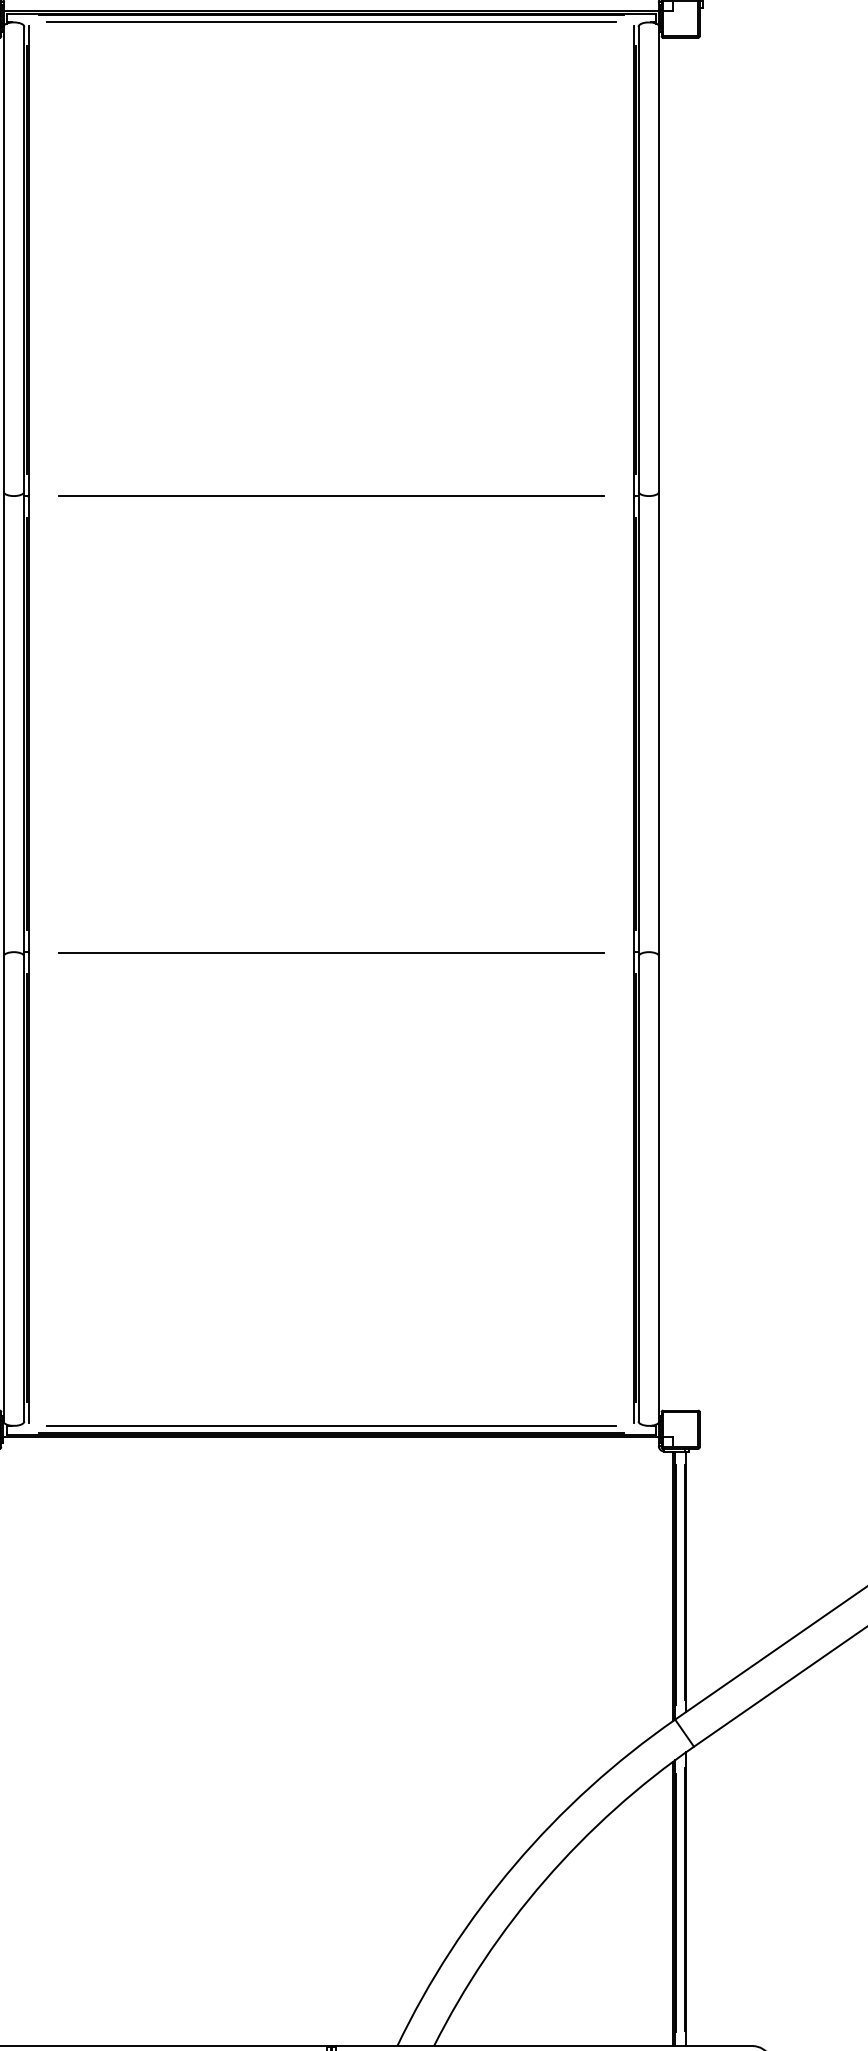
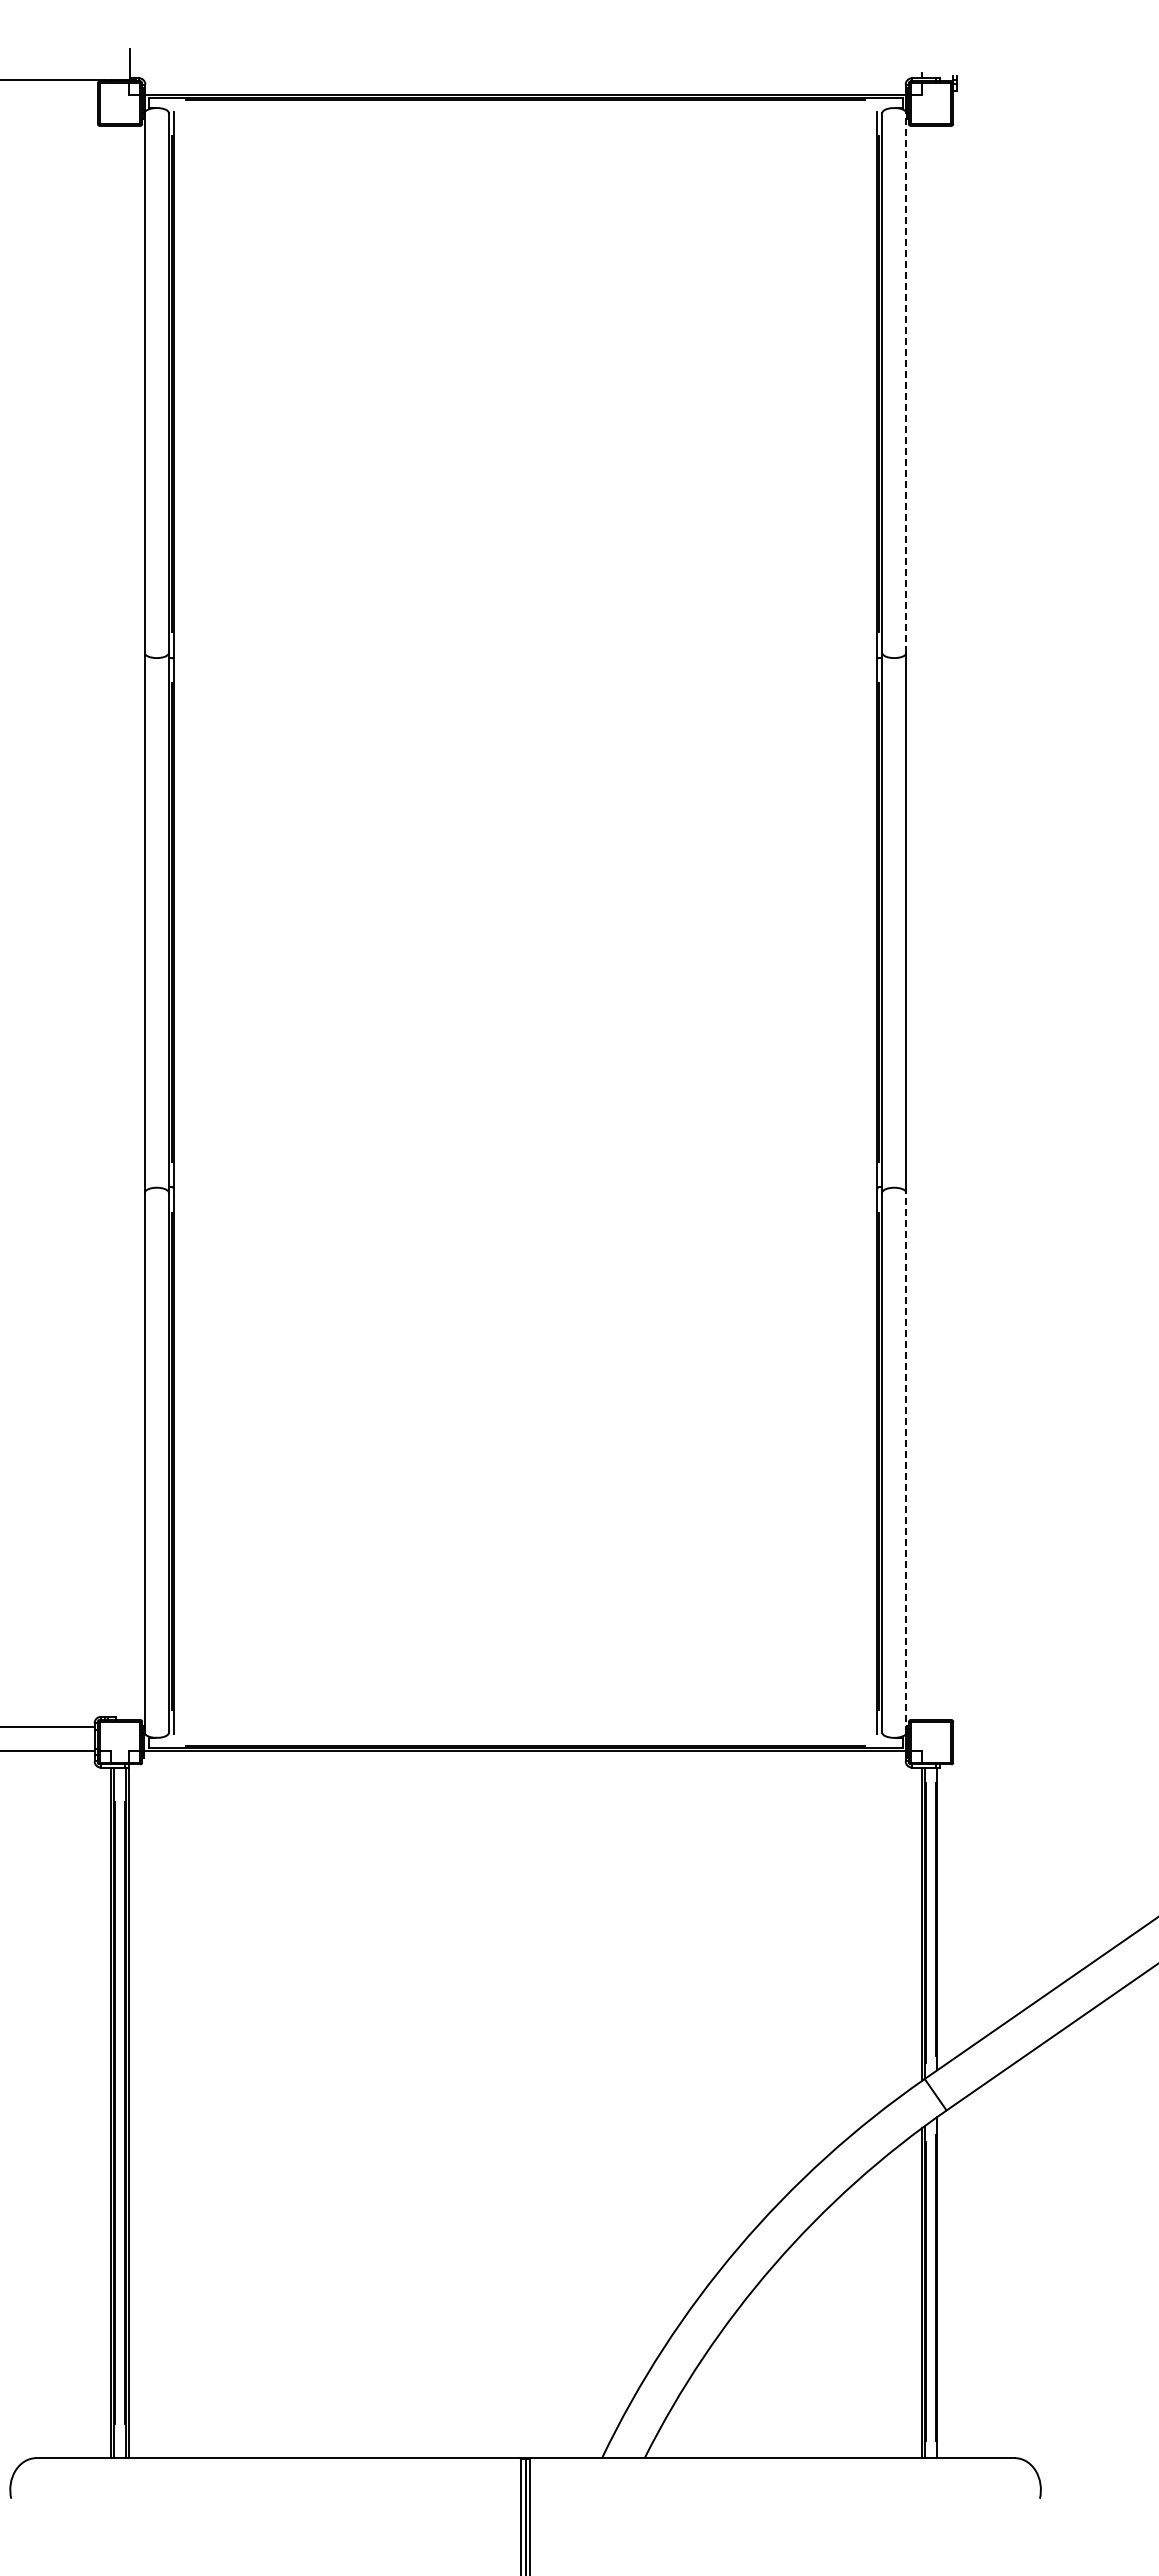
line: (331, 22) -> (525, 108), removed
line: (659, 259) -> (906, 383), solid -> dashed
line: (331, 495) -> (525, 657), removed
line: (331, 952) -> (525, 1188), removed
line: (659, 1188) -> (906, 1462), solid -> dashed
line: (331, 1425) -> (525, 1737), removed

